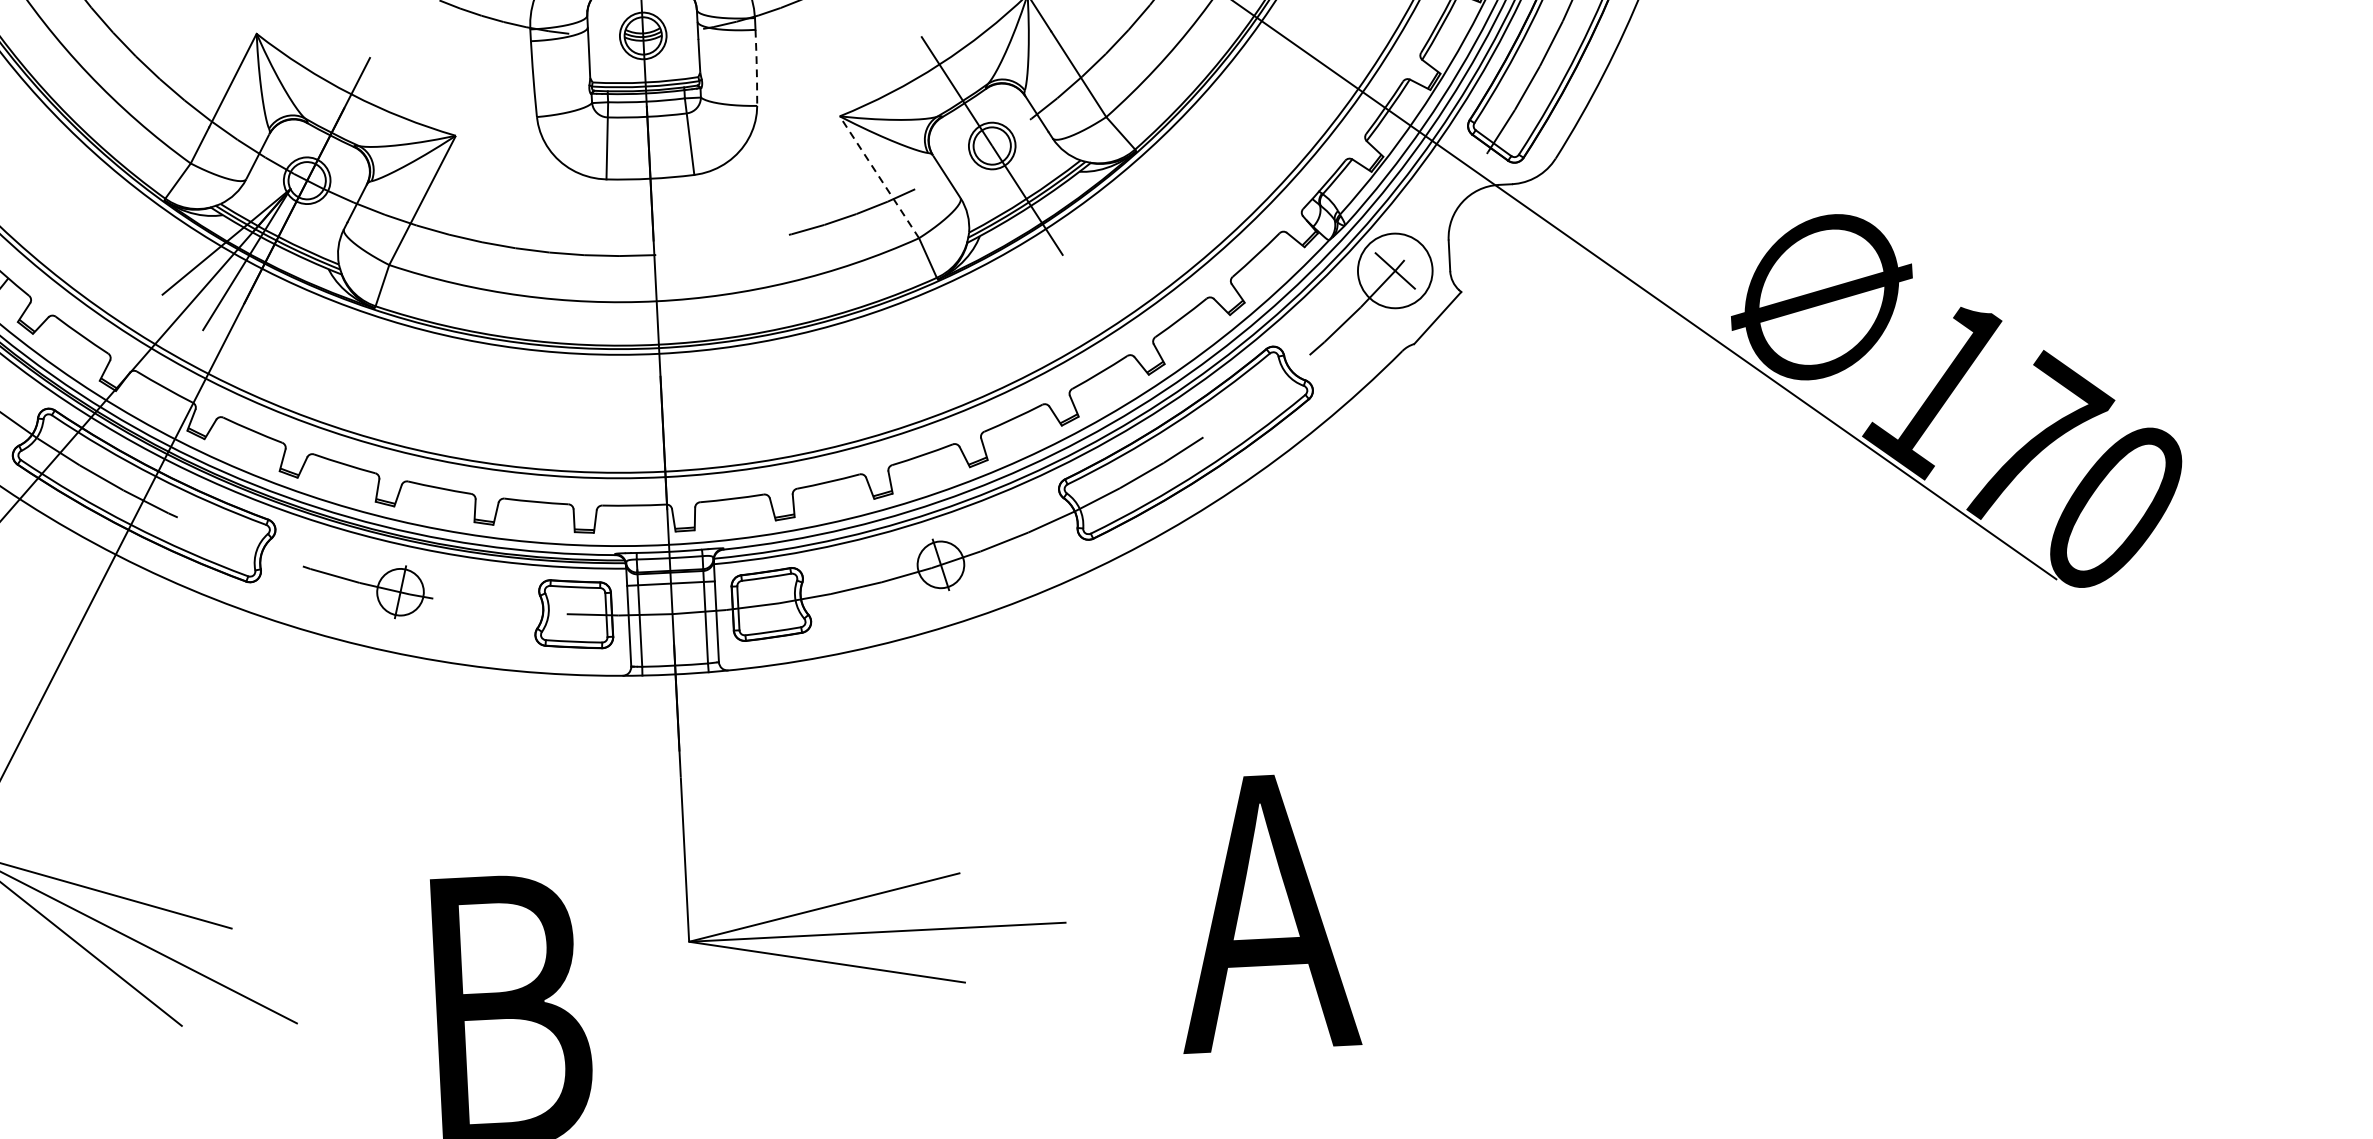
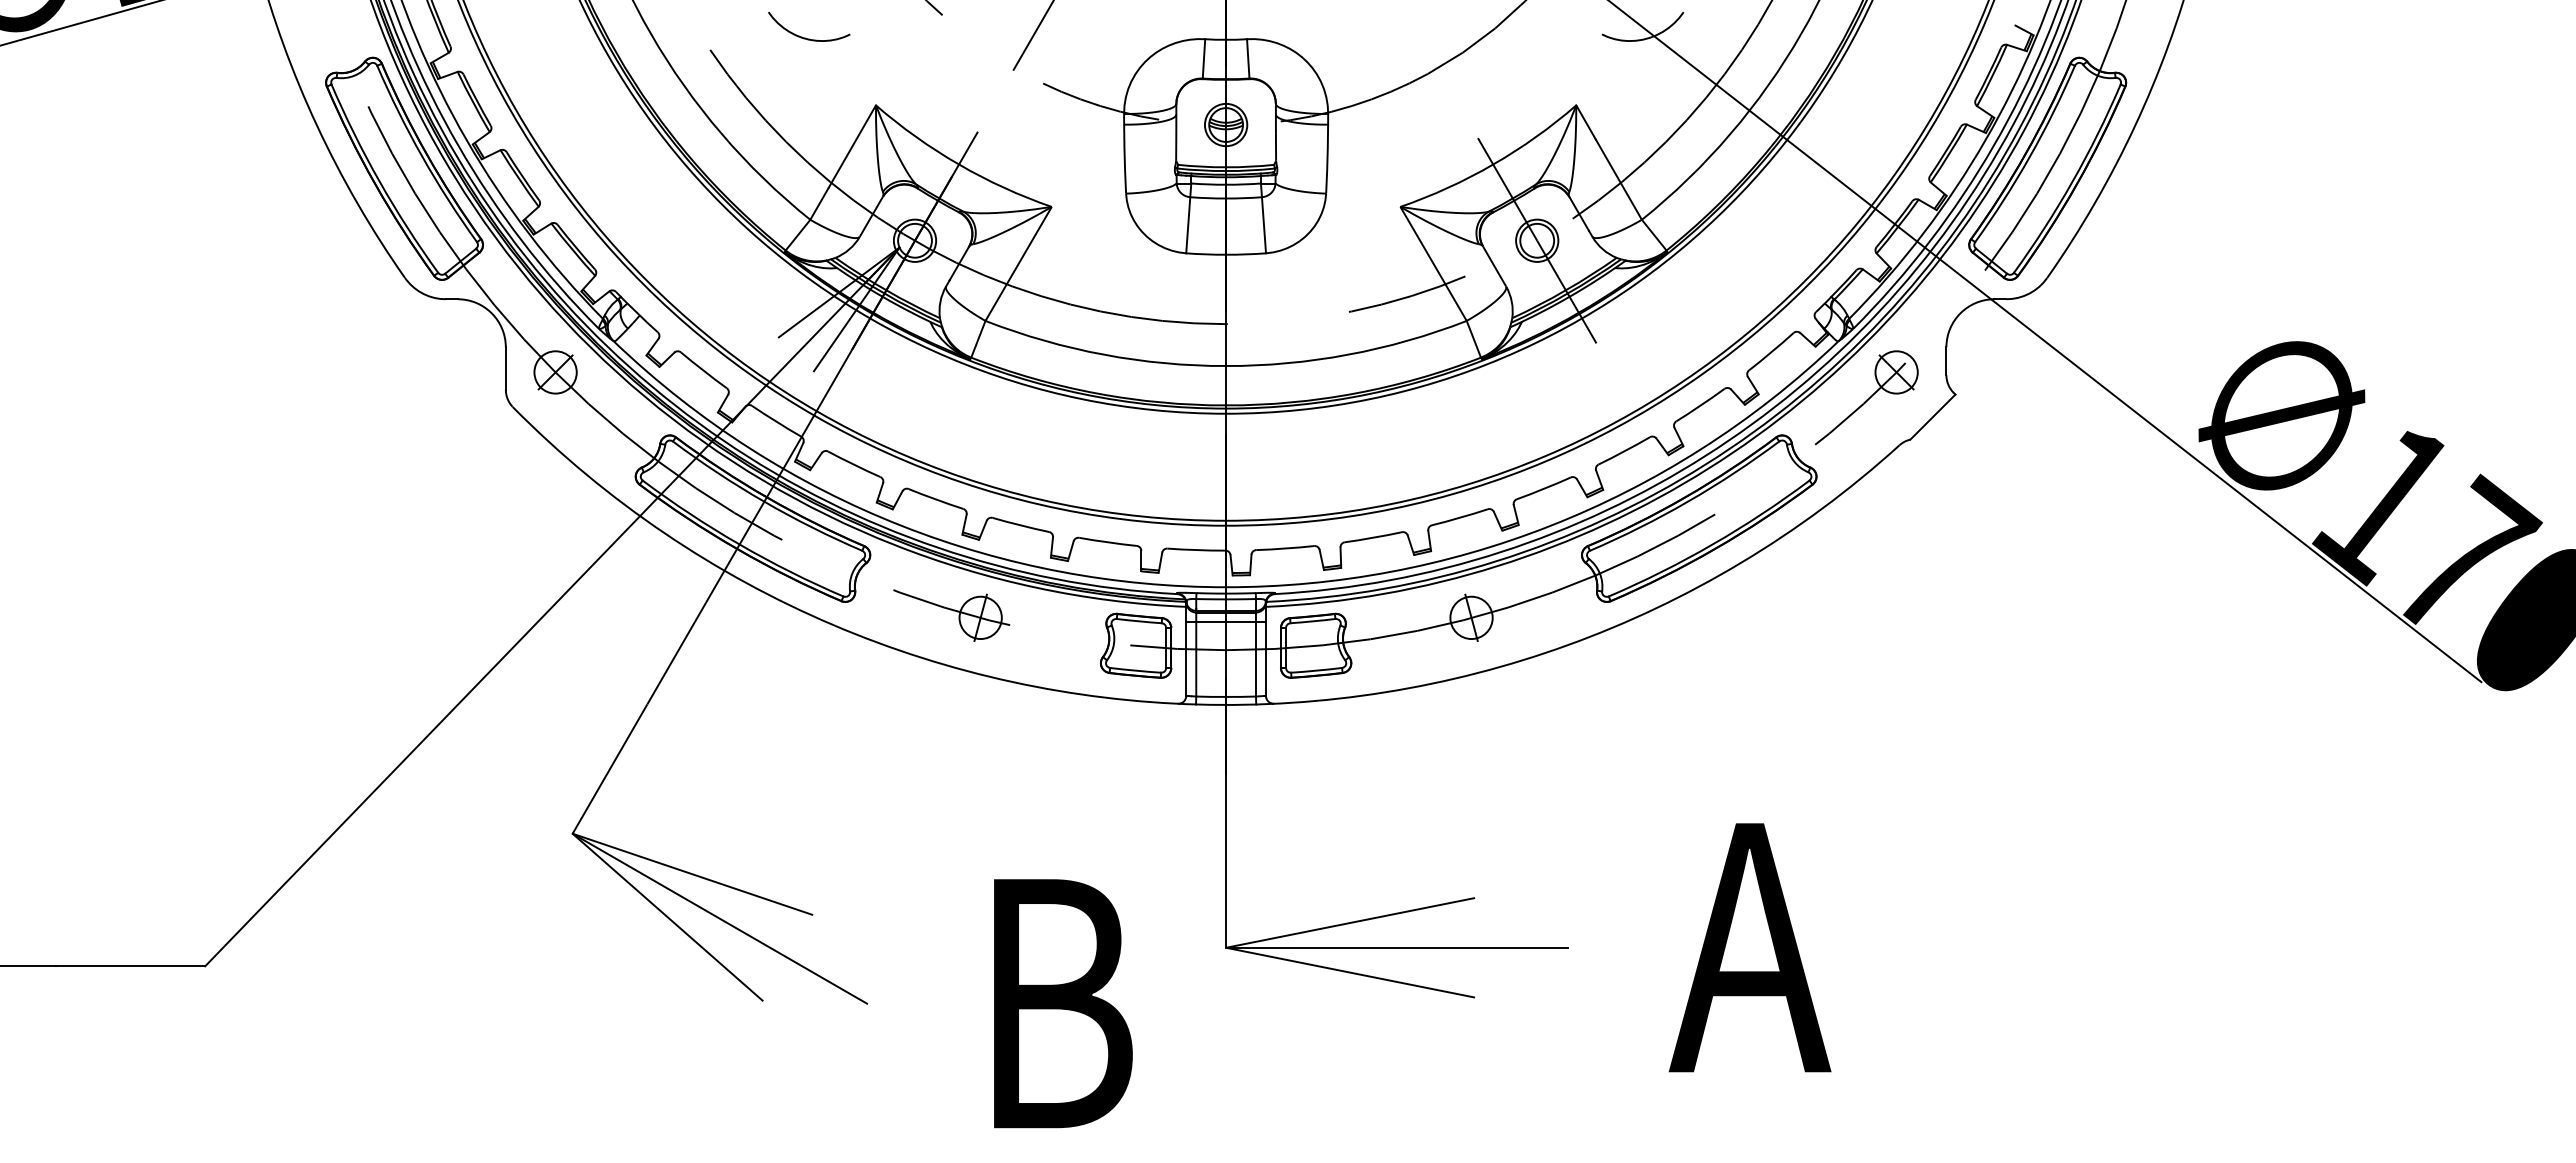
line: (756, 68) -> (1327, 159), dashed -> solid
line: (879, 176) -> (1433, 263), dashed -> solid
circle: (1395, 271) -> (1896, 372), size x0.62

